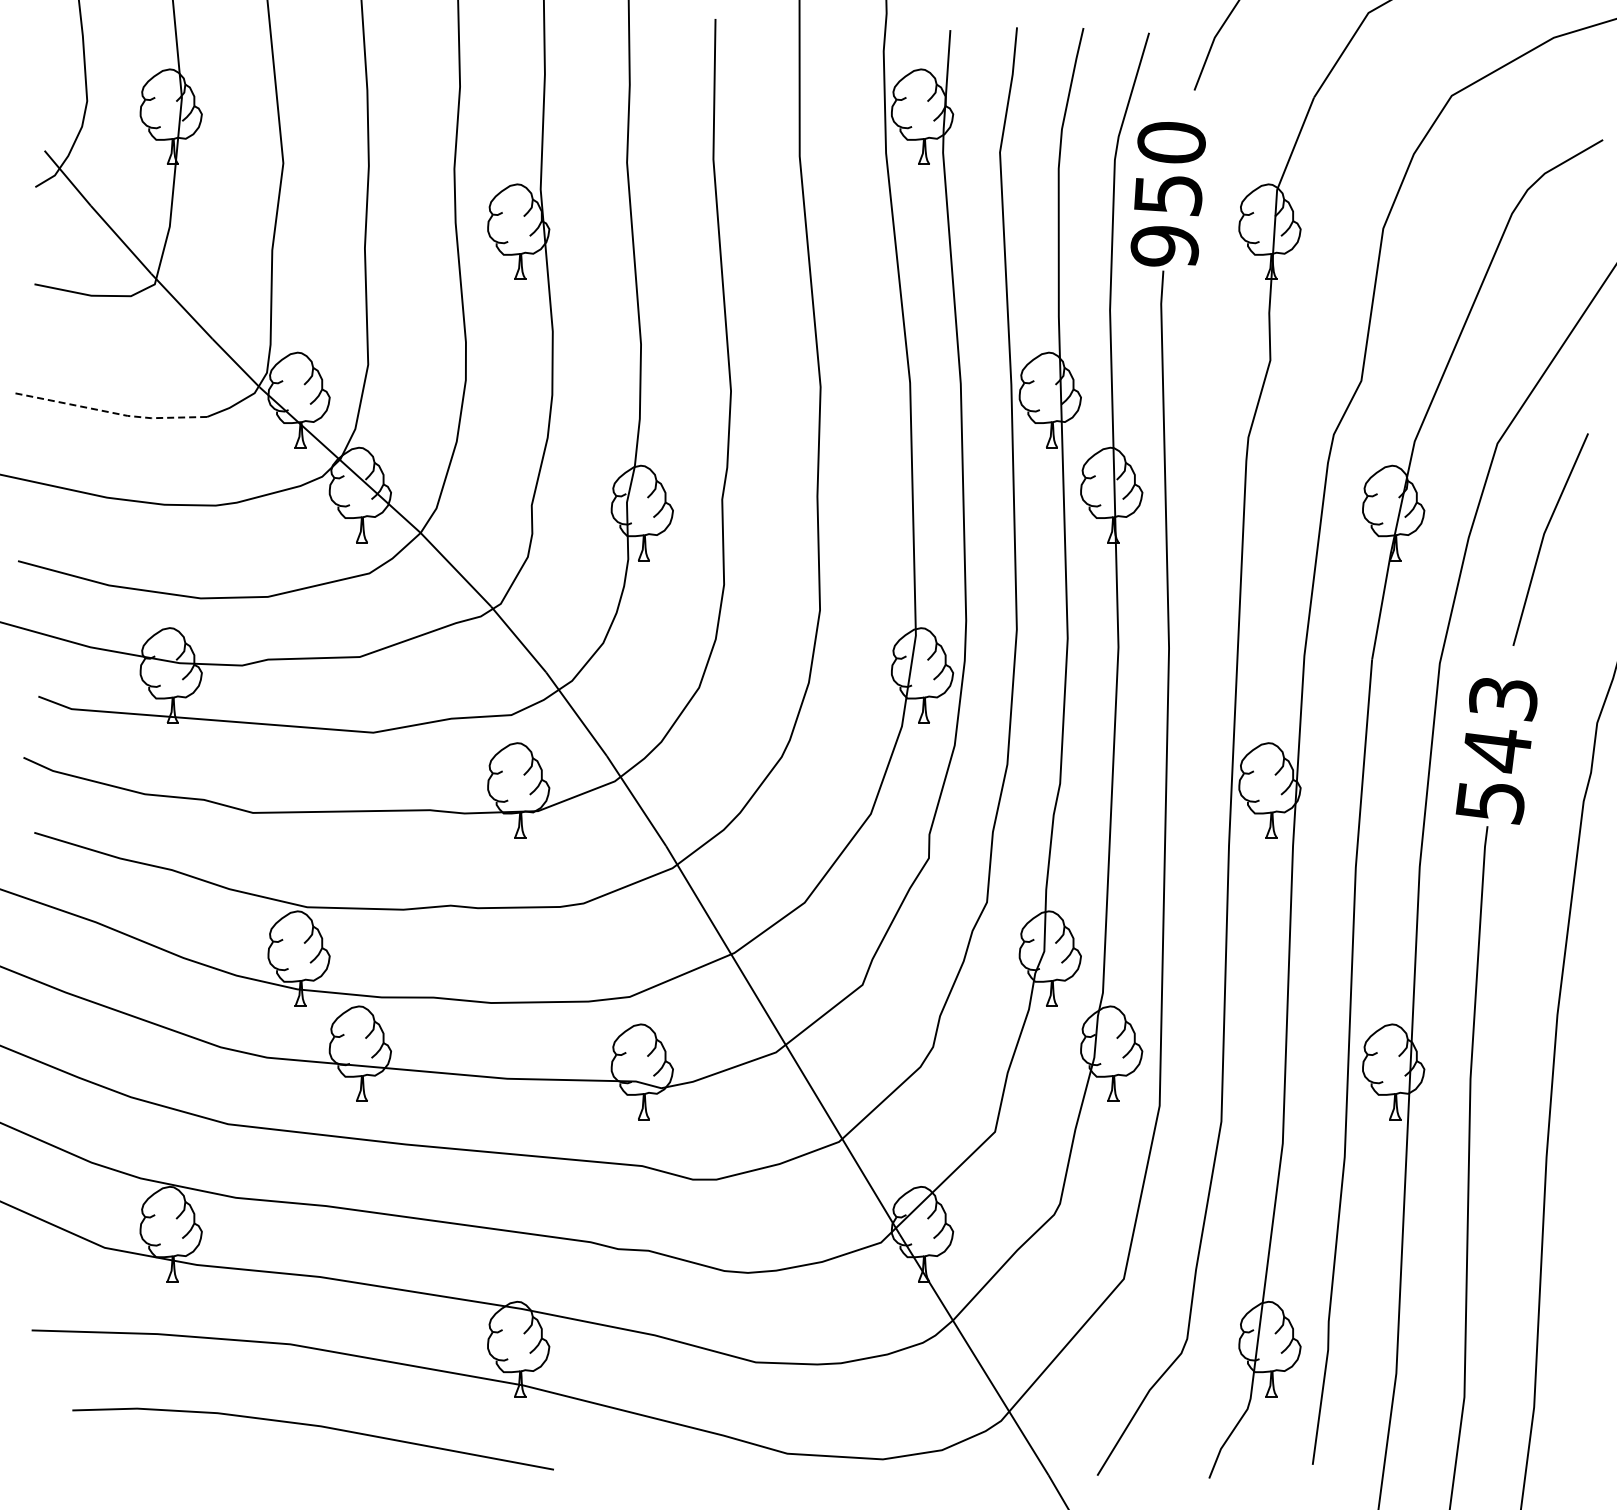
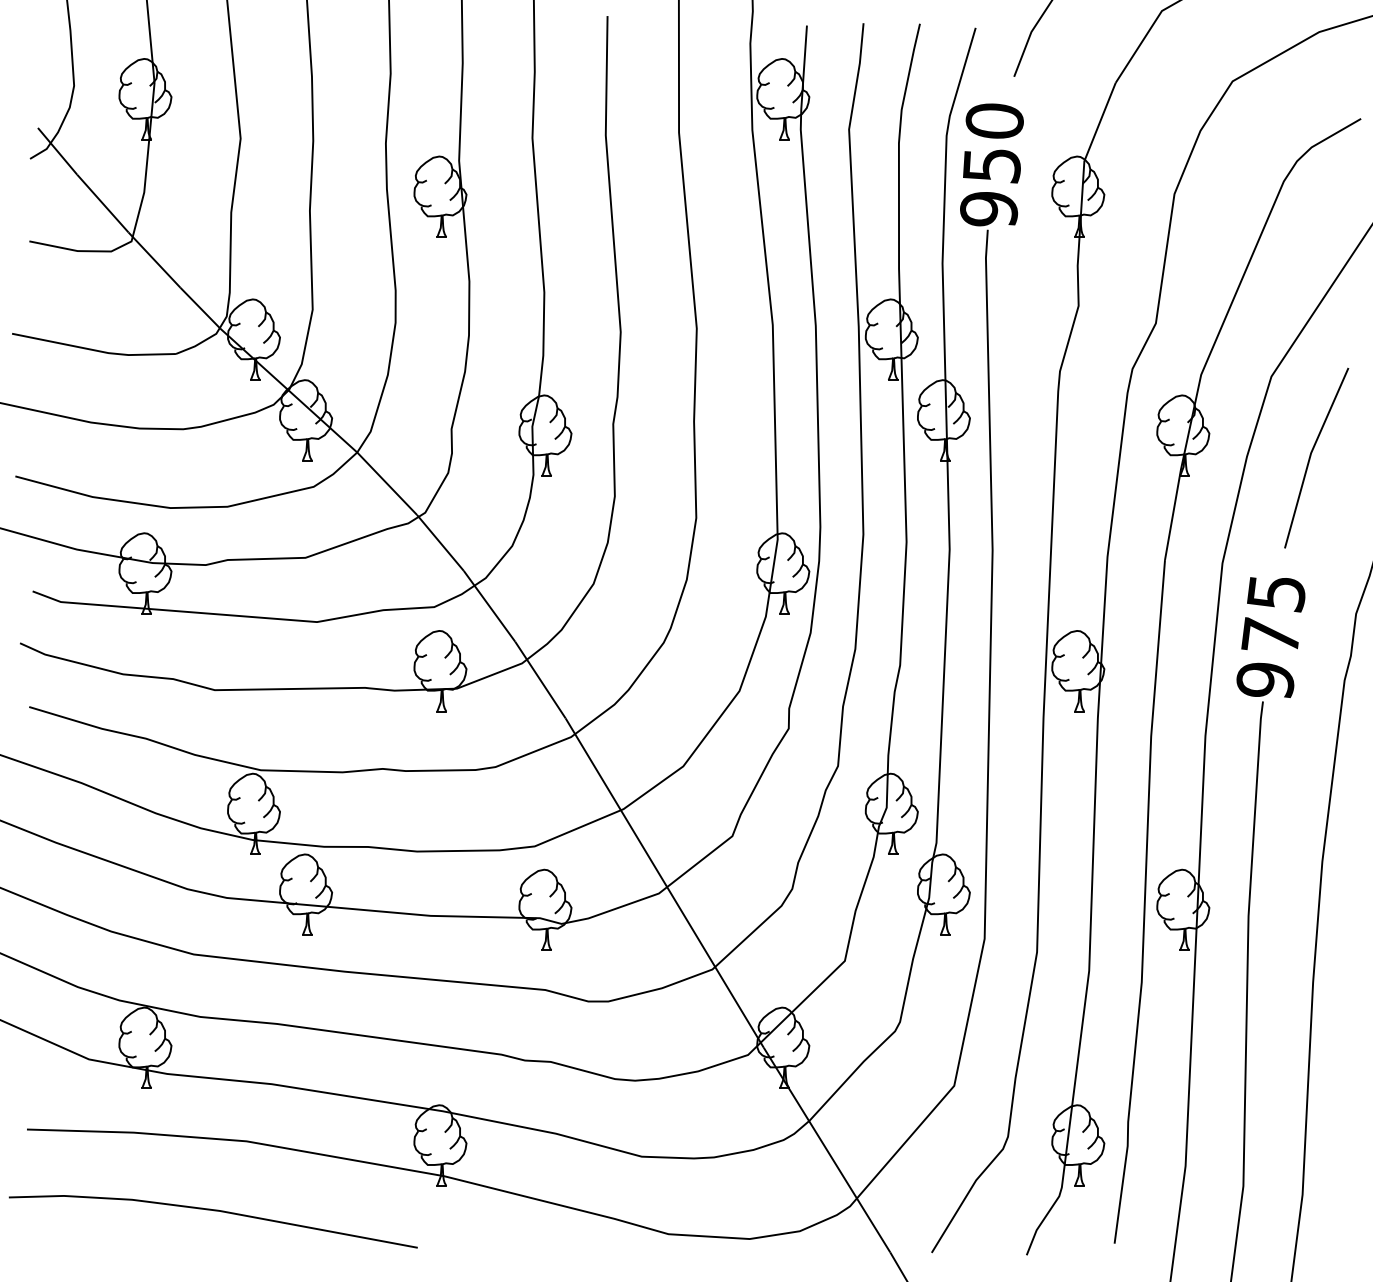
line: (111, 412) -> (94, 350), dashed -> solid
text: (1496, 751) -> (1270, 638), 543 -> 975
line: (312, 1426) -> (212, 1211), moved

